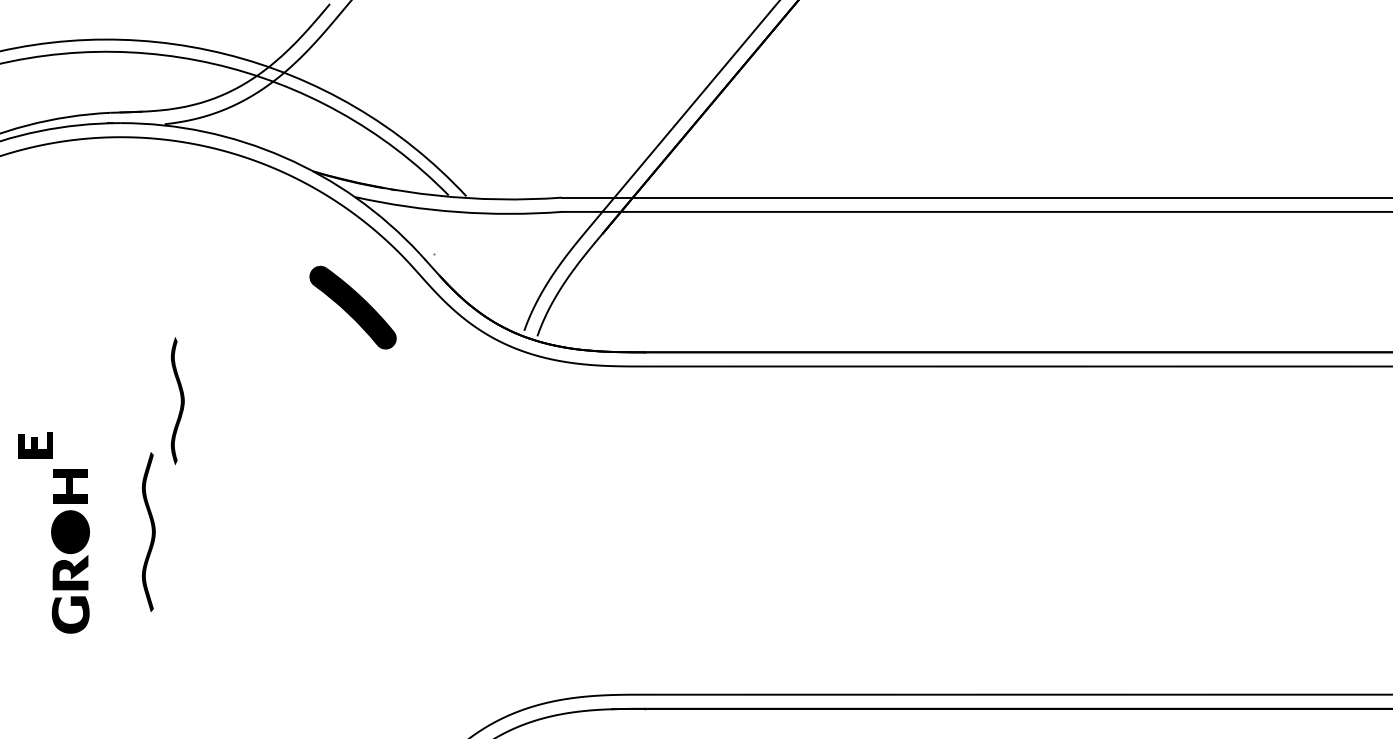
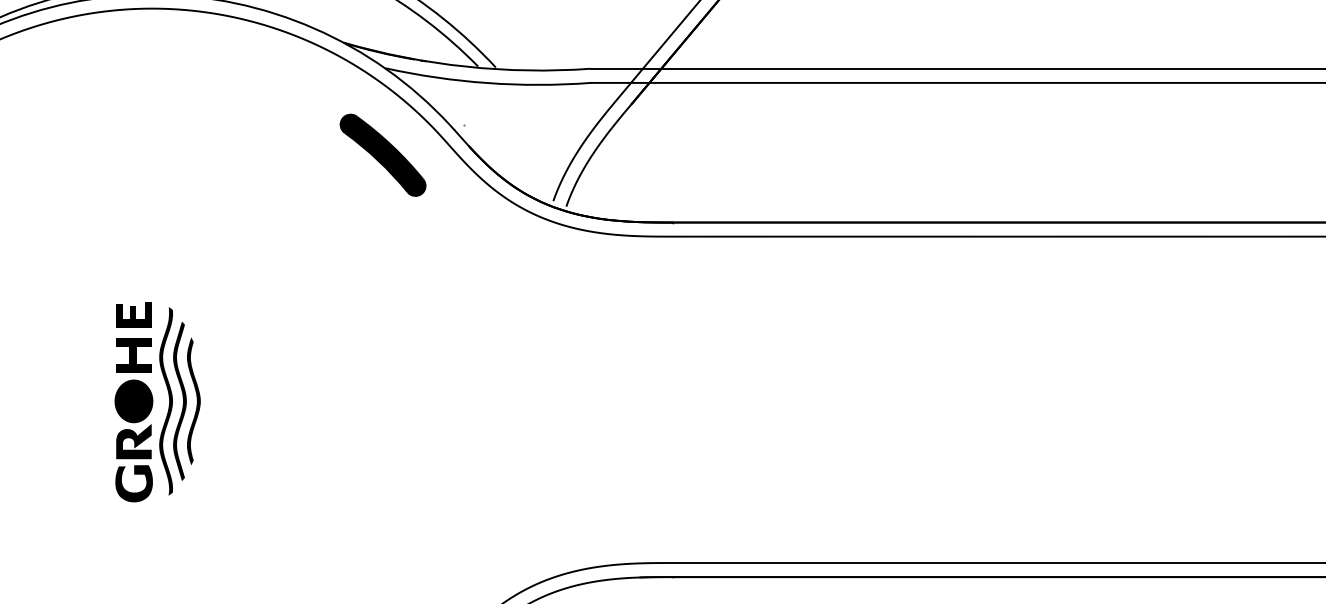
part: (352, 307) -> (382, 155), moved
part: (177, 401) -> (193, 401), moved
part: (35, 445) -> (133, 315), moved
fill: (134, 532) -> (165, 401), added
part: (70, 551) -> (133, 420), moved

